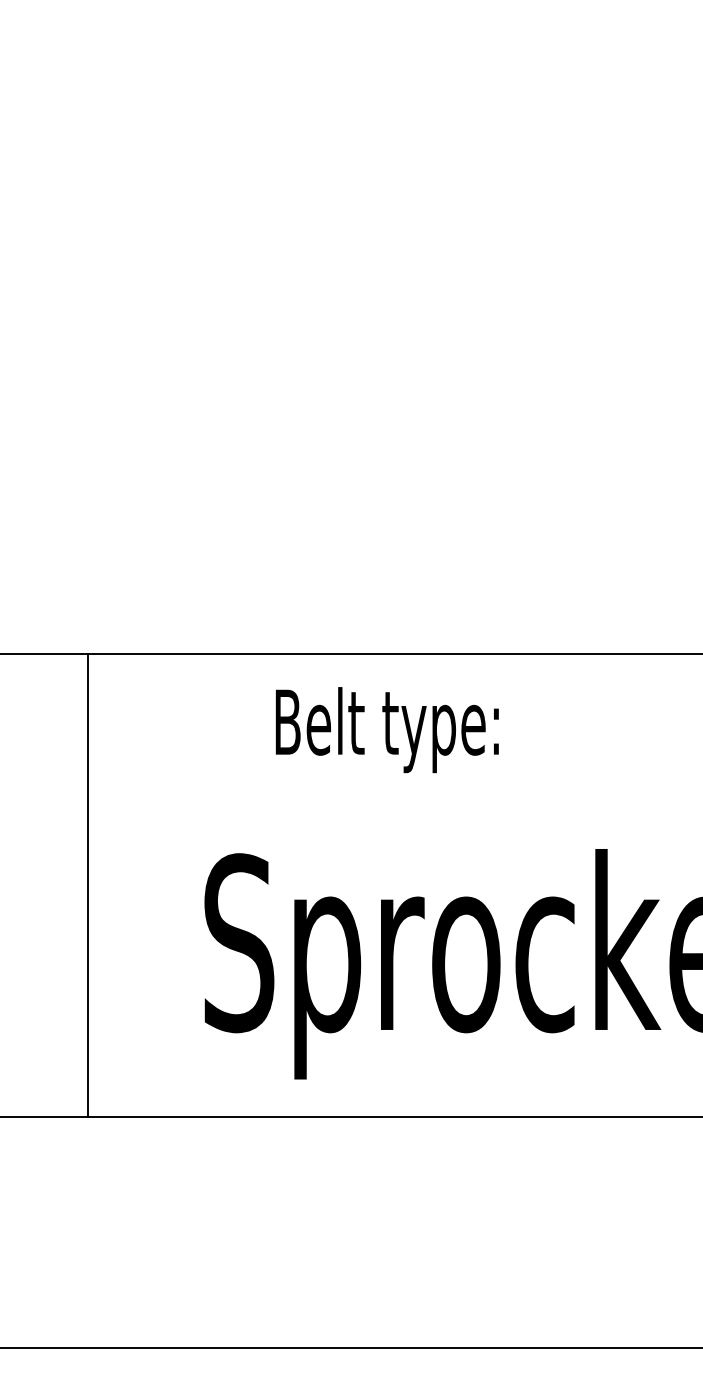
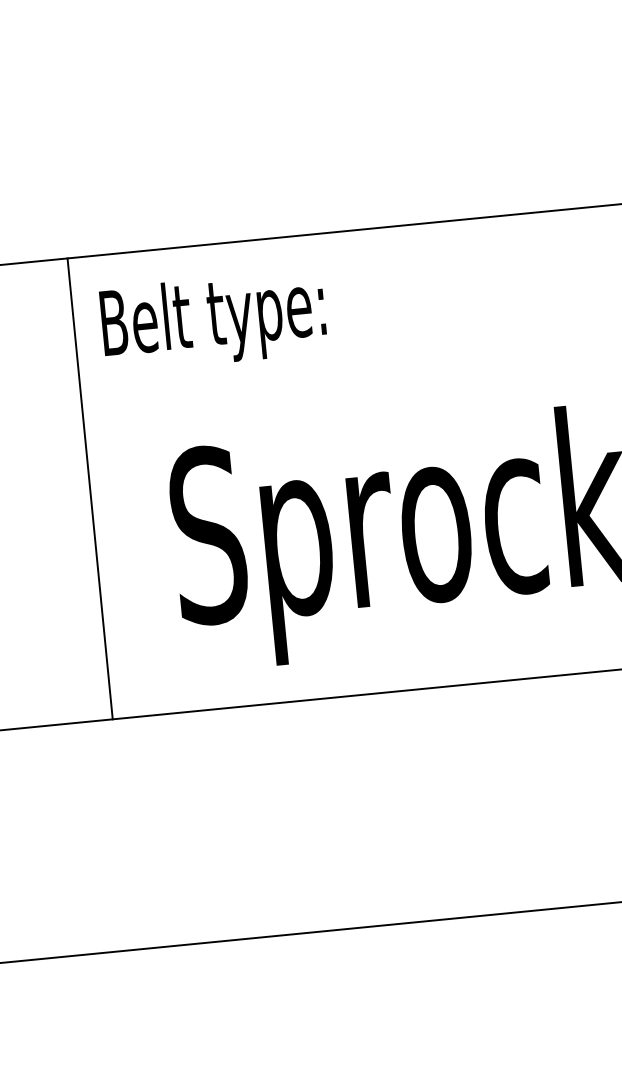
text: (386, 730) -> (212, 321), moved
line: (87, 884) -> (89, 488), moved

